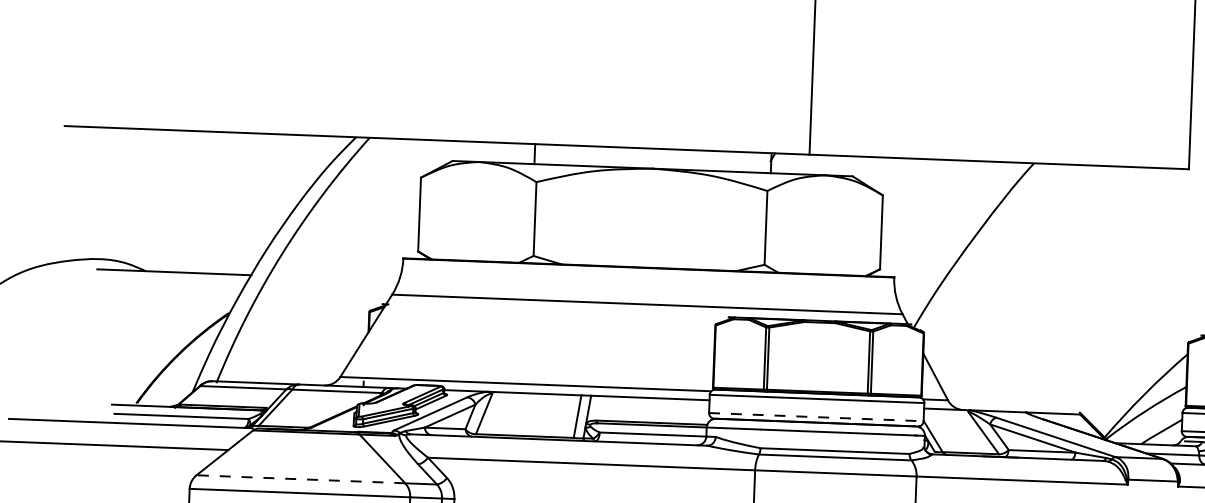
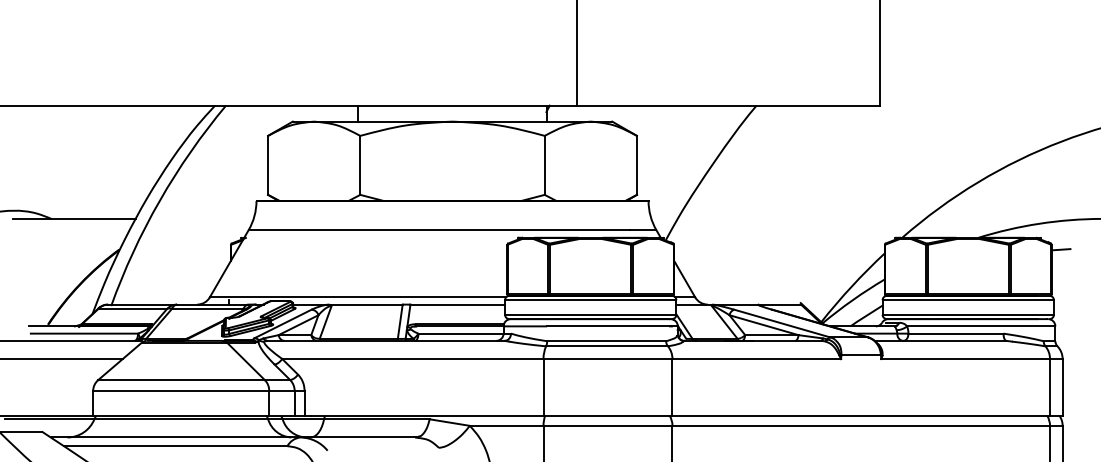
line: (816, 416) -> (590, 314), dashed -> solid
line: (300, 479) -> (181, 380), dashed -> solid

